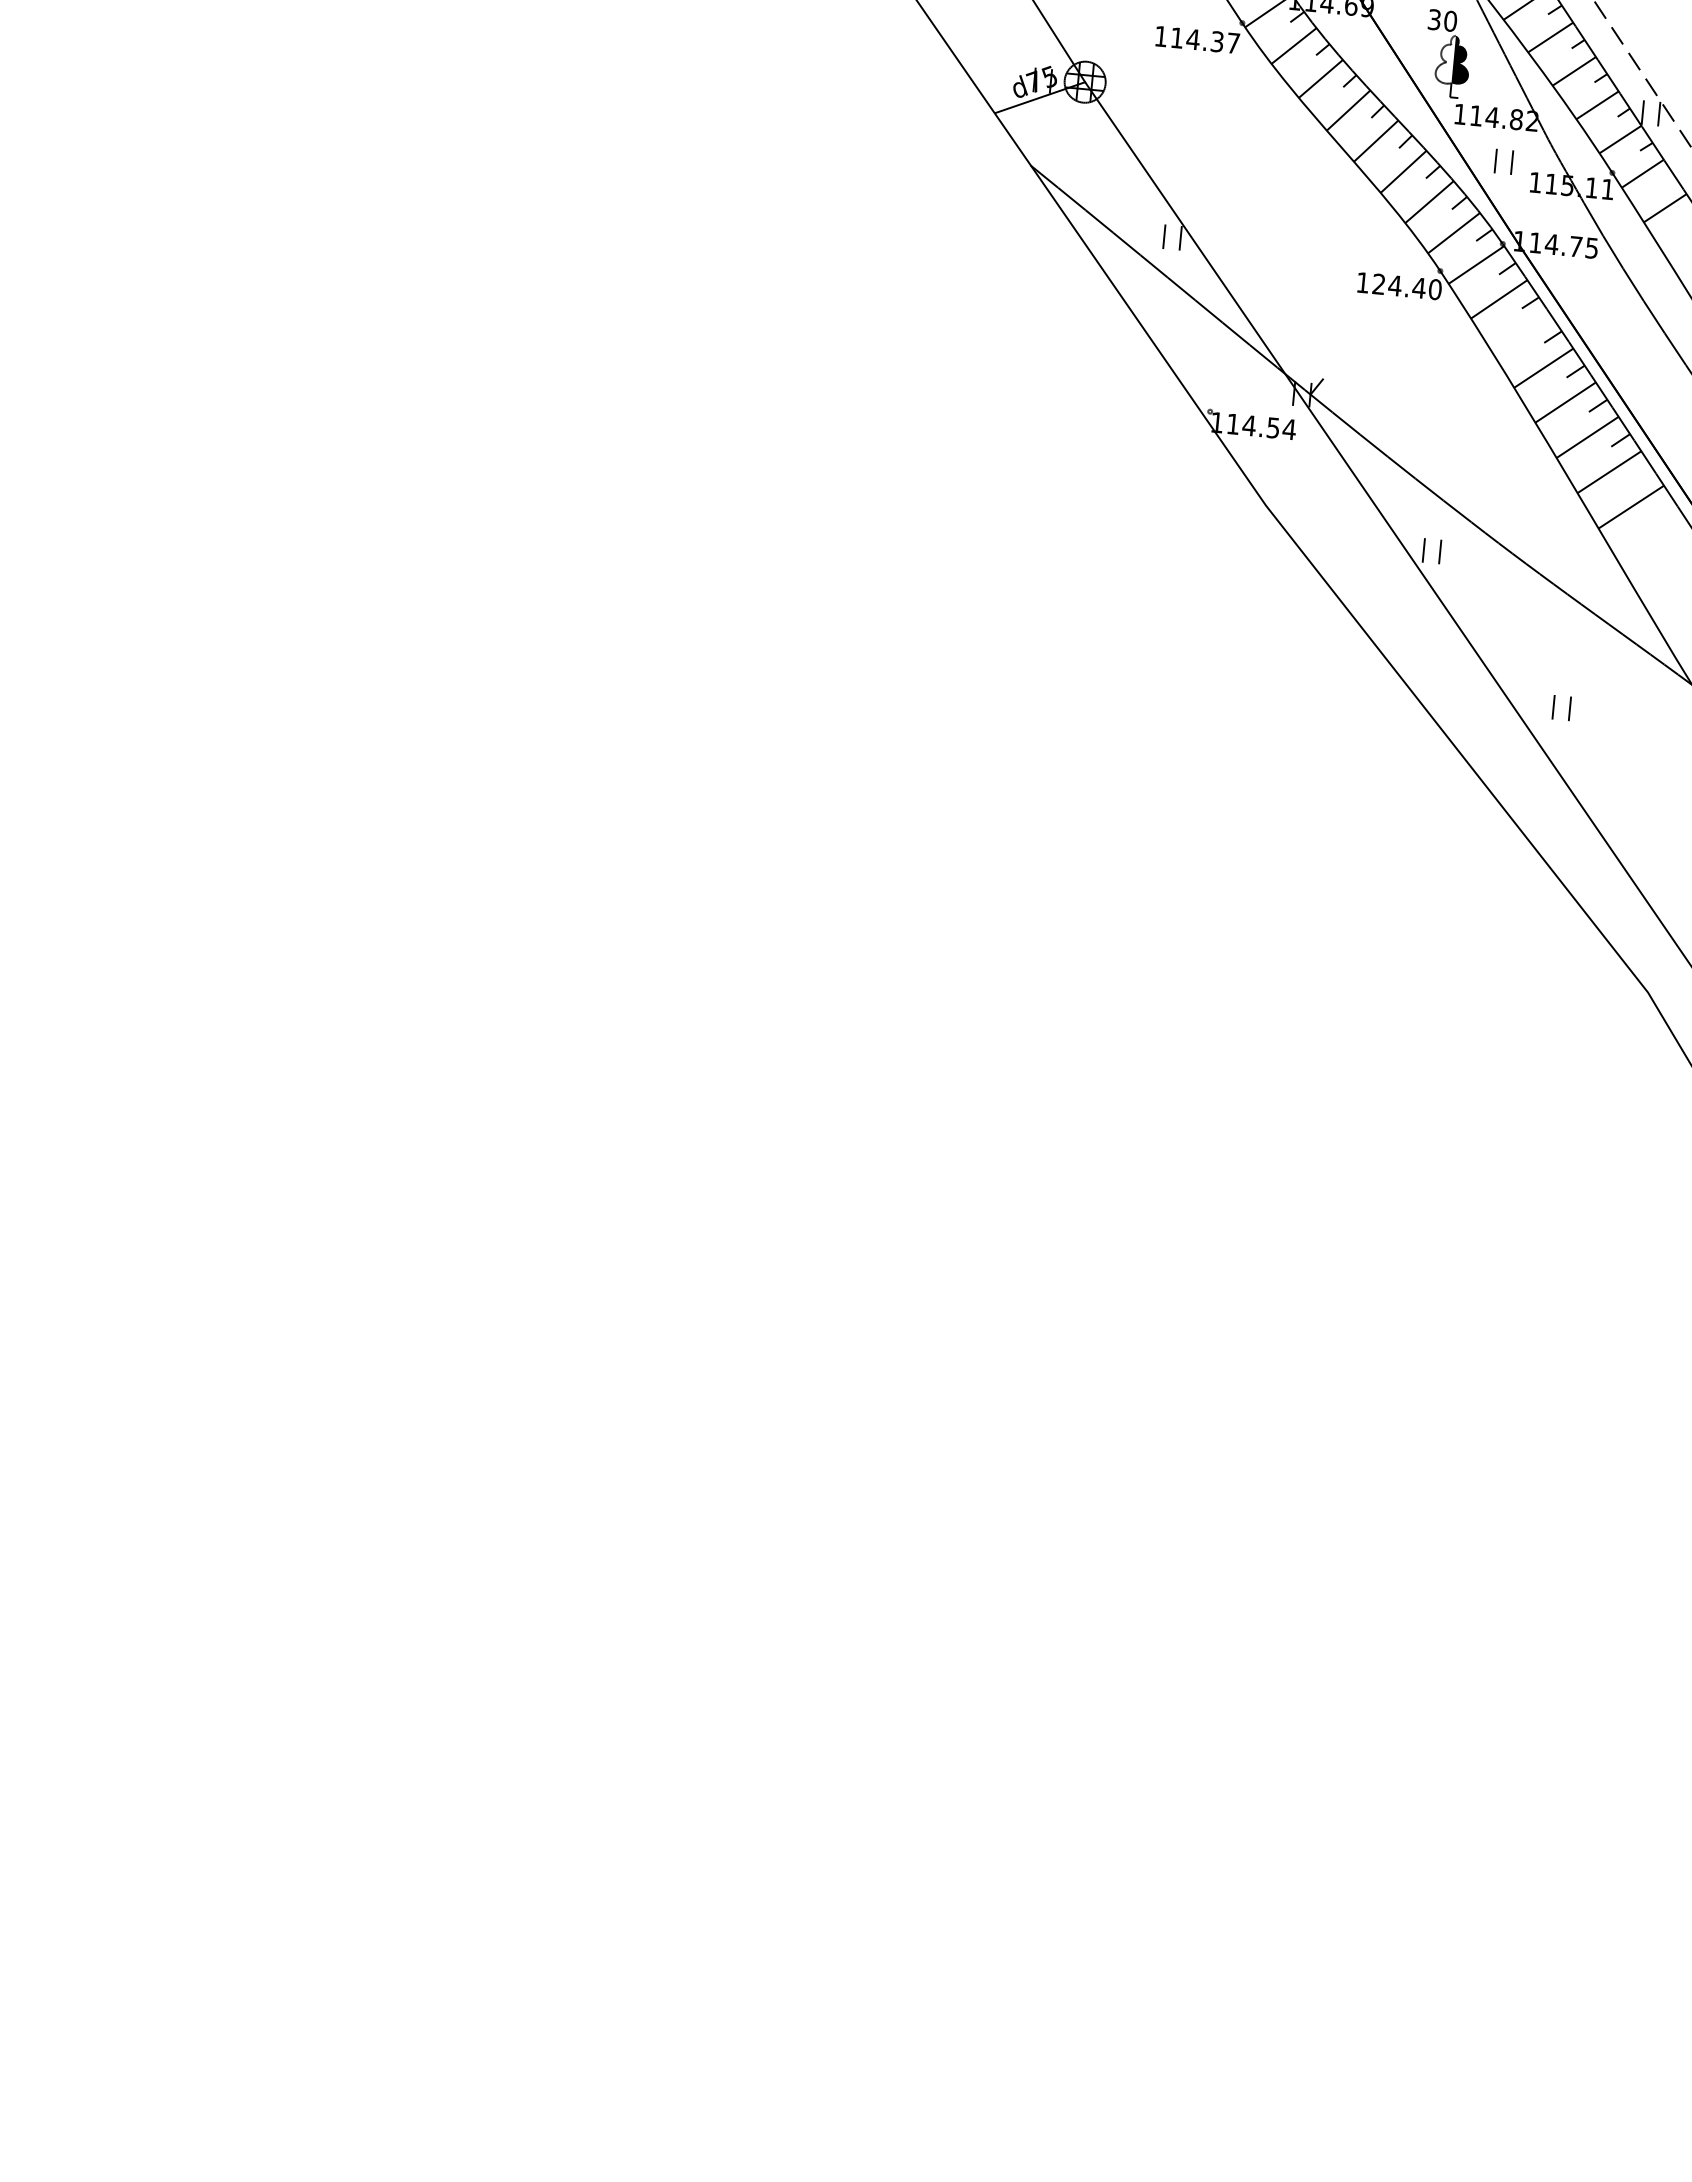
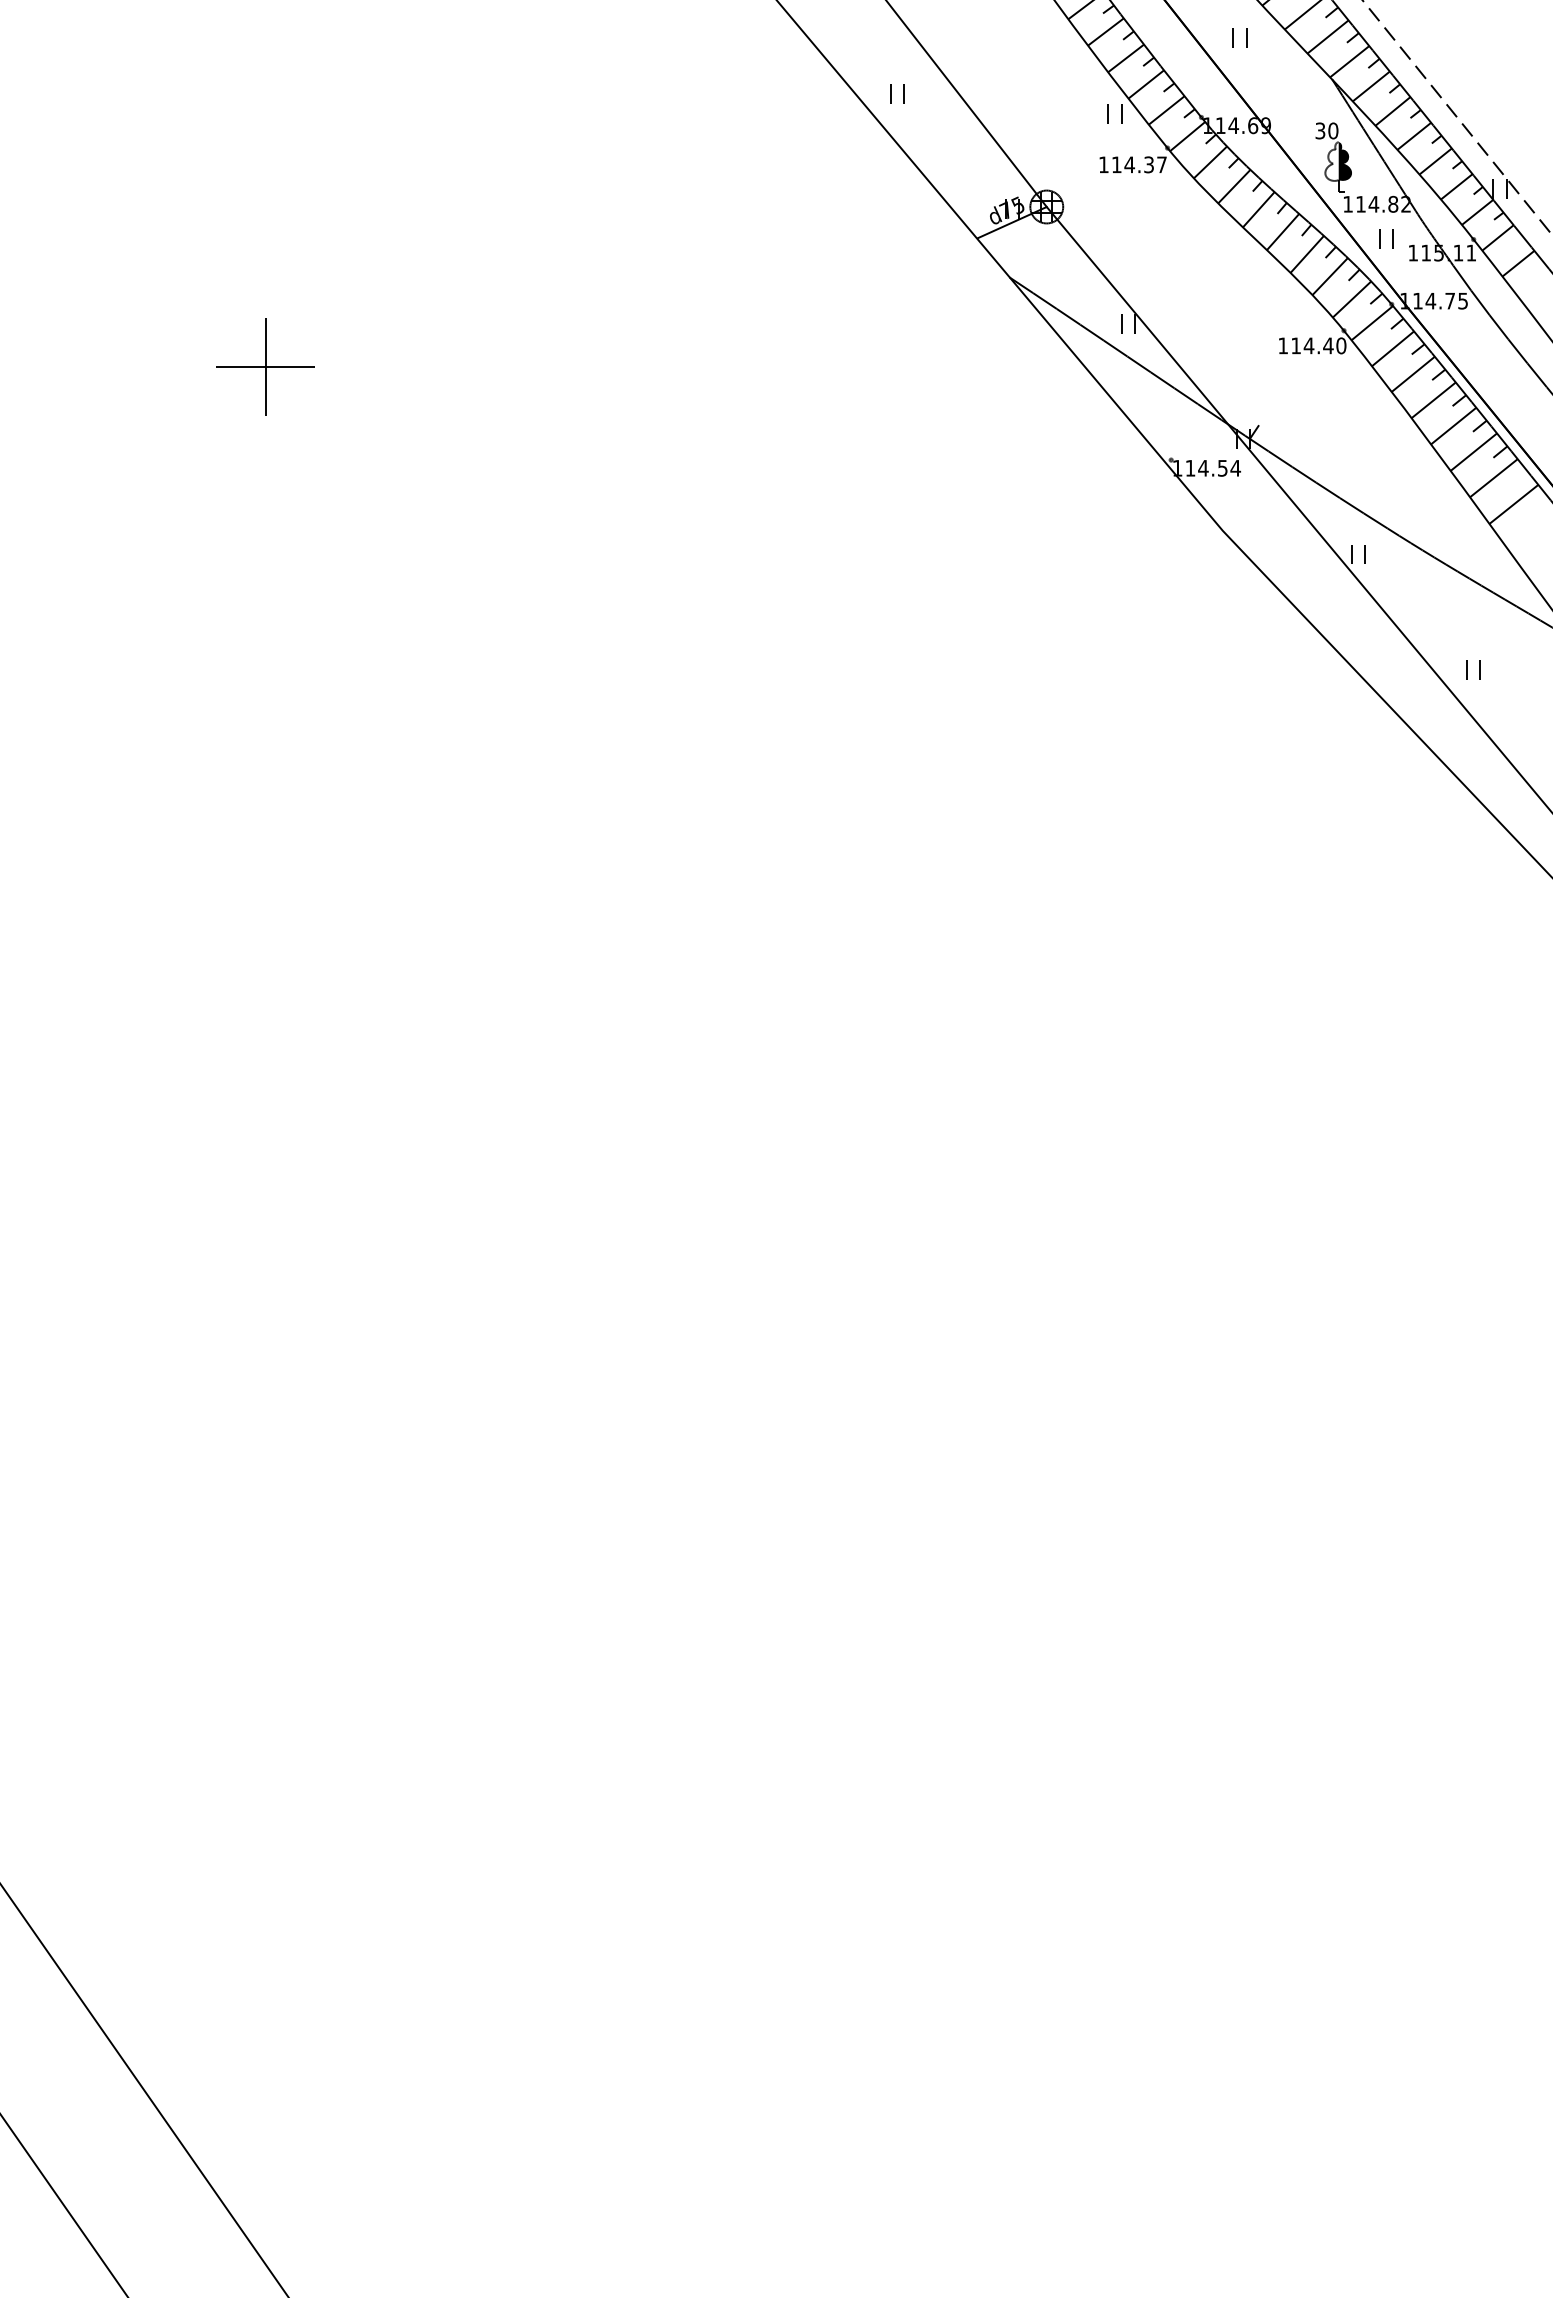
part: (94, 188) -> (265, 366), added
text: (1378, 283) -> (1295, 345), 124.40 -> 114.40
line: (1520, 332) -> (1412, 373), added

